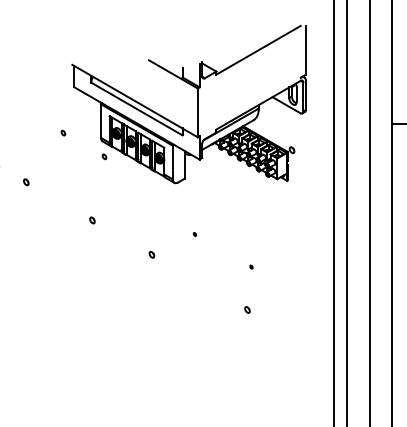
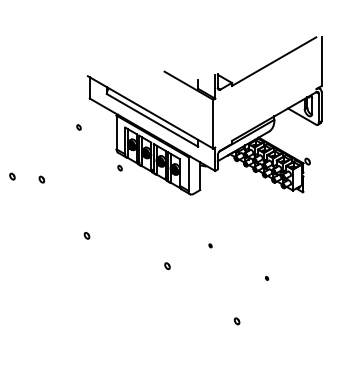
part: (63, 132) -> (79, 126), moved
part: (26, 182) -> (42, 179), moved
part: (92, 220) -> (87, 235), moved
part: (247, 309) -> (237, 320), moved

